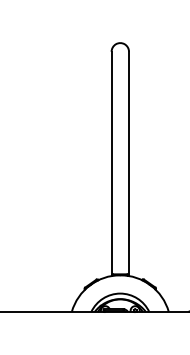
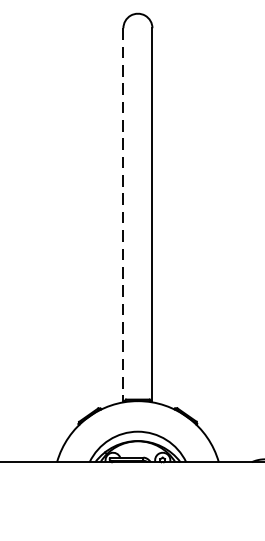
line: (111, 164) -> (123, 216), solid -> dashed

